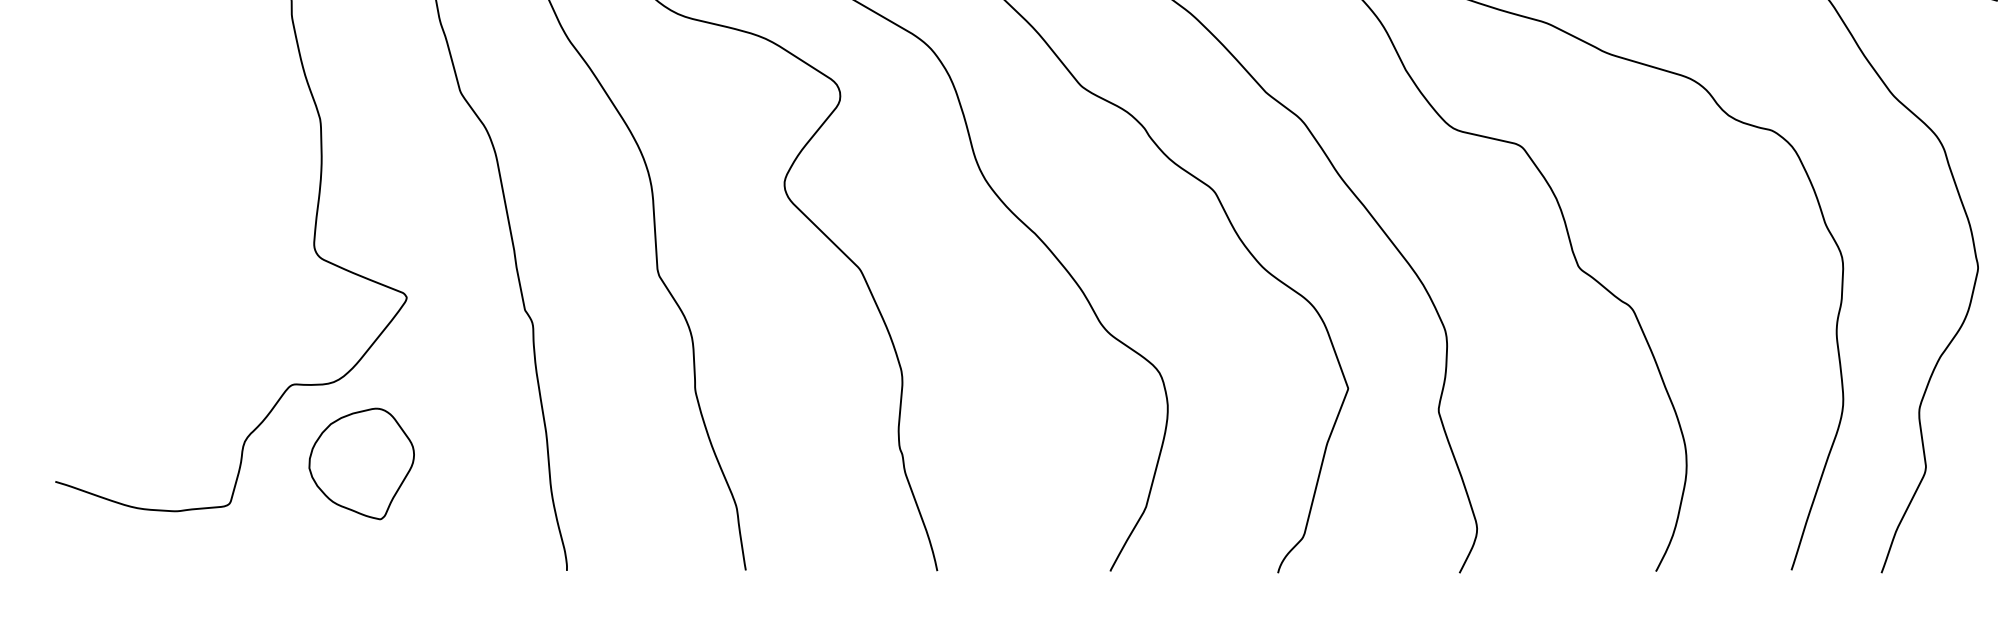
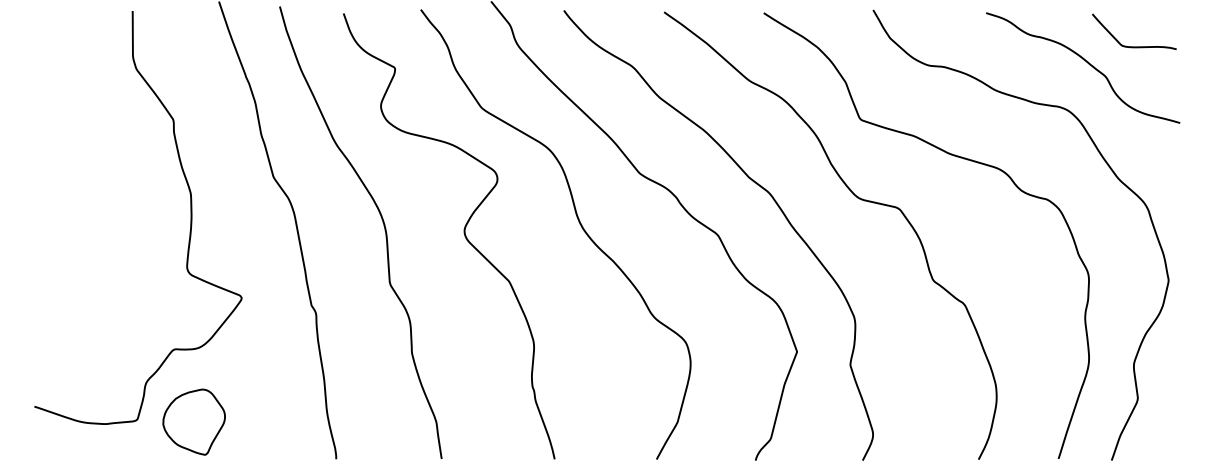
part: (360, 462) -> (193, 421), moved

